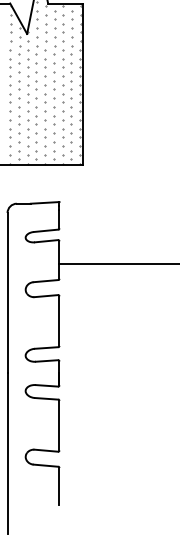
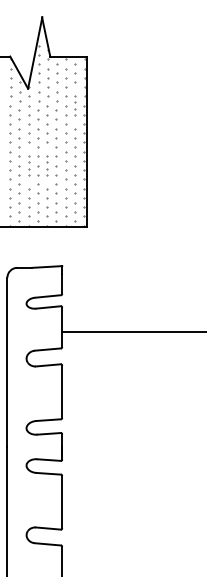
part: (72, 49) -> (75, 105), size x0.7
part: (28, 106) -> (29, 165), size x0.7
part: (45, 106) -> (47, 165), size x0.7

